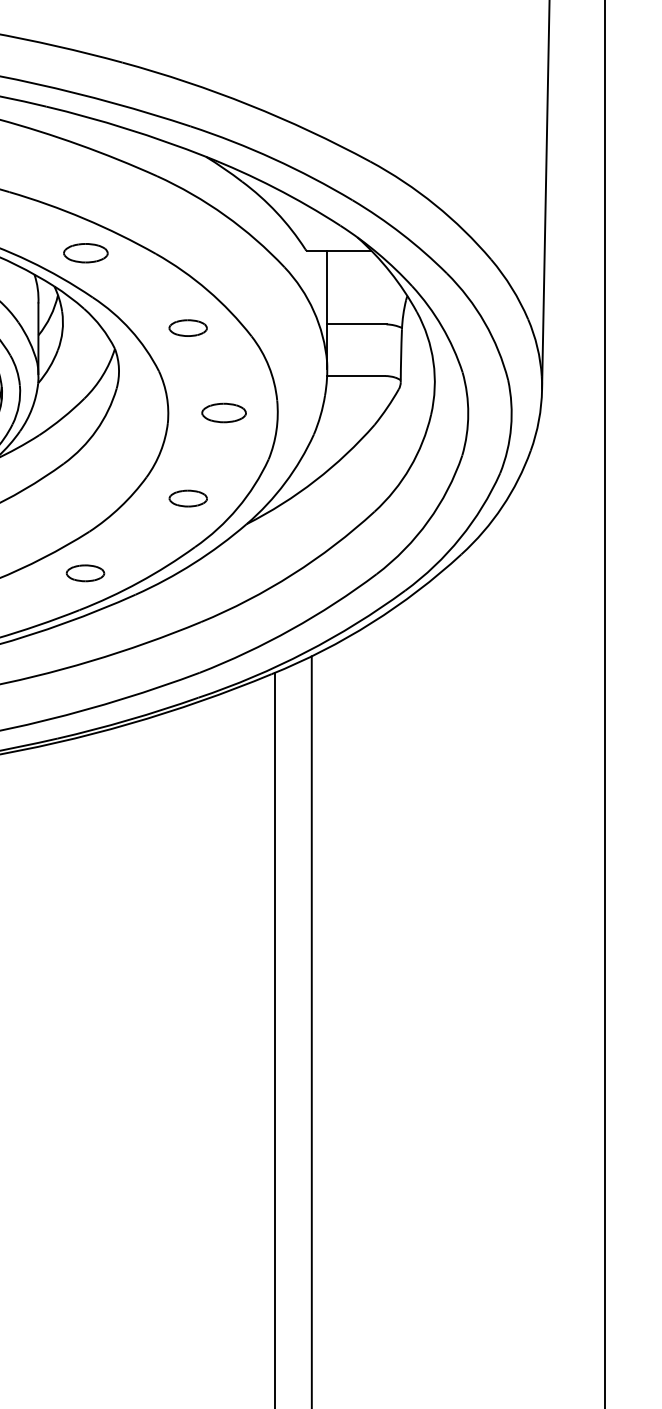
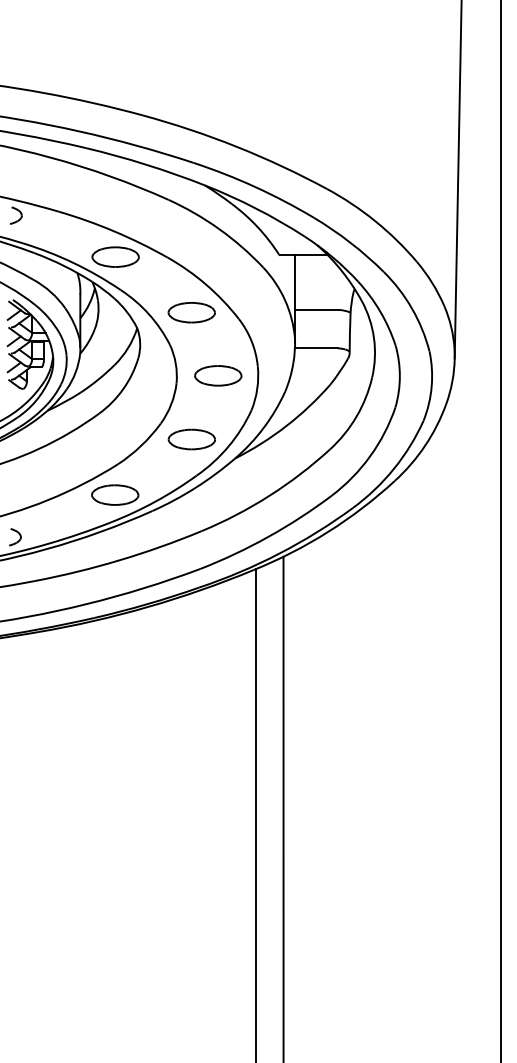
part: (85, 252) -> (115, 256), size x1.43
part: (187, 327) -> (191, 312), size x1.67
part: (224, 412) -> (218, 375), size x1.43
part: (187, 498) -> (191, 439), size x1.67
part: (85, 572) -> (115, 494), size x1.67

